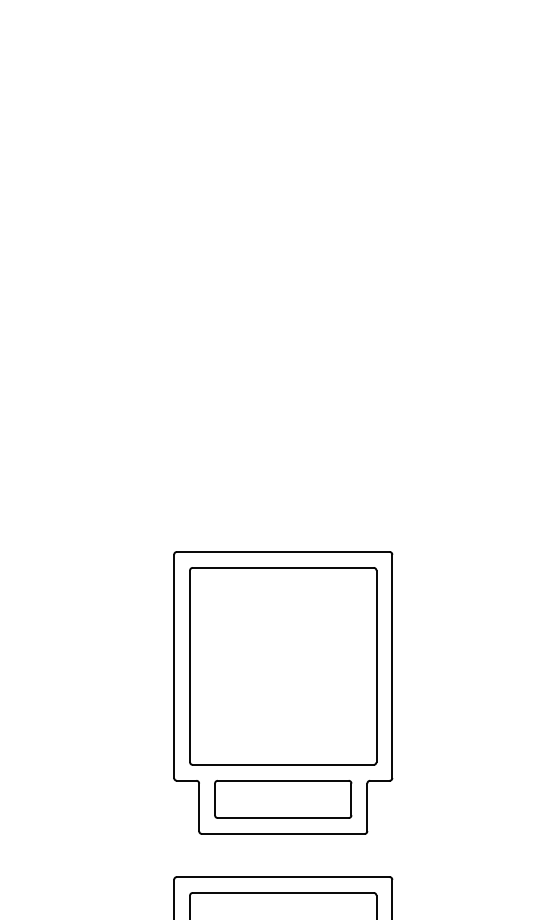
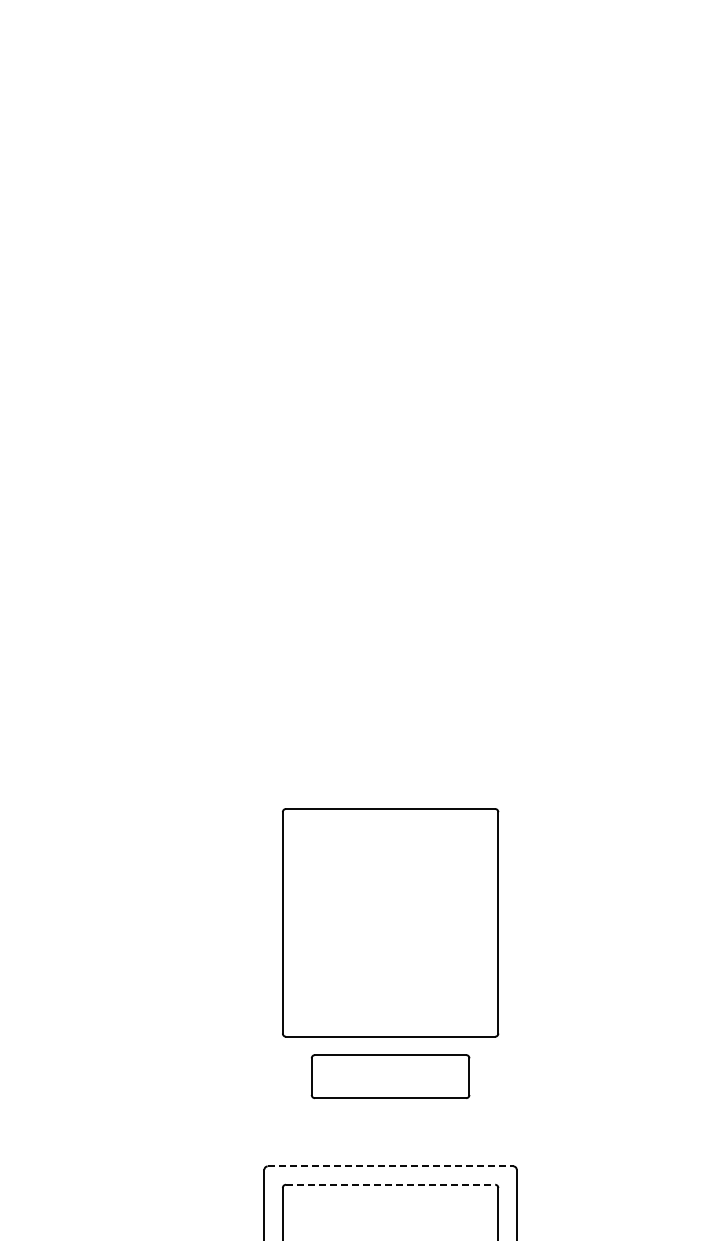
part: (283, 692) -> (390, 953), removed
line: (283, 877) -> (390, 1166), solid -> dashed
line: (283, 892) -> (390, 1184), solid -> dashed

